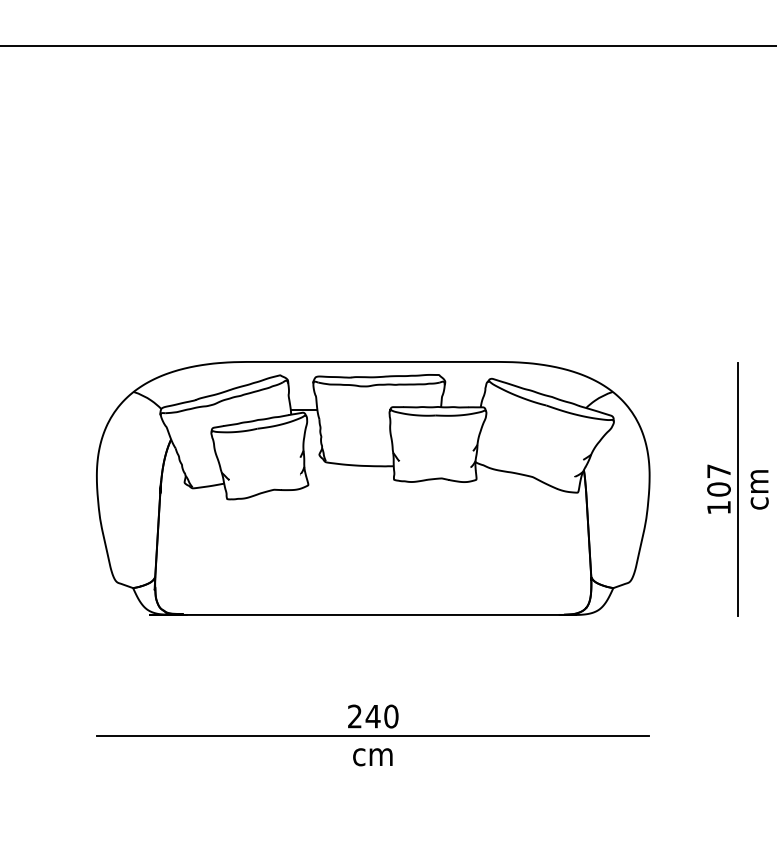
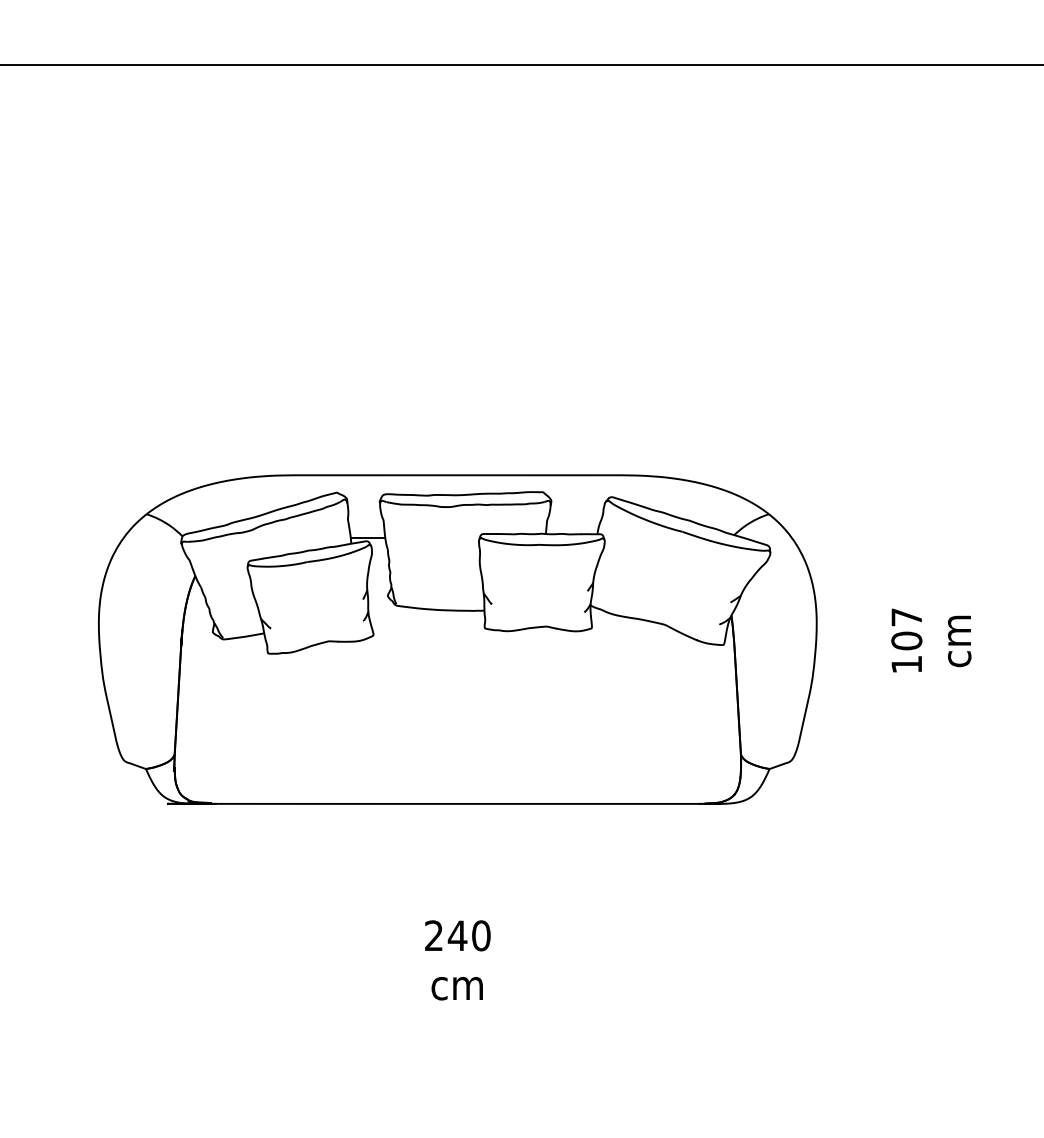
line: (738, 489) -> (932, 640), removed
line: (373, 736) -> (457, 961), removed

